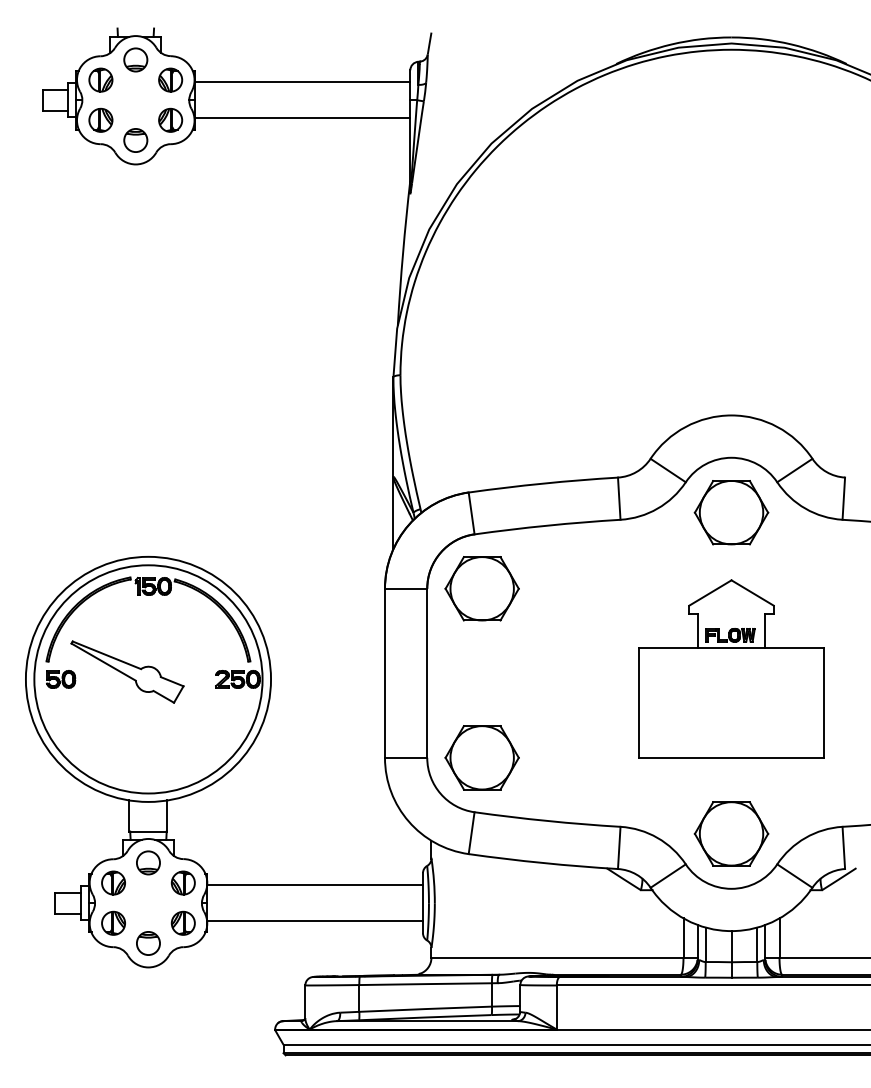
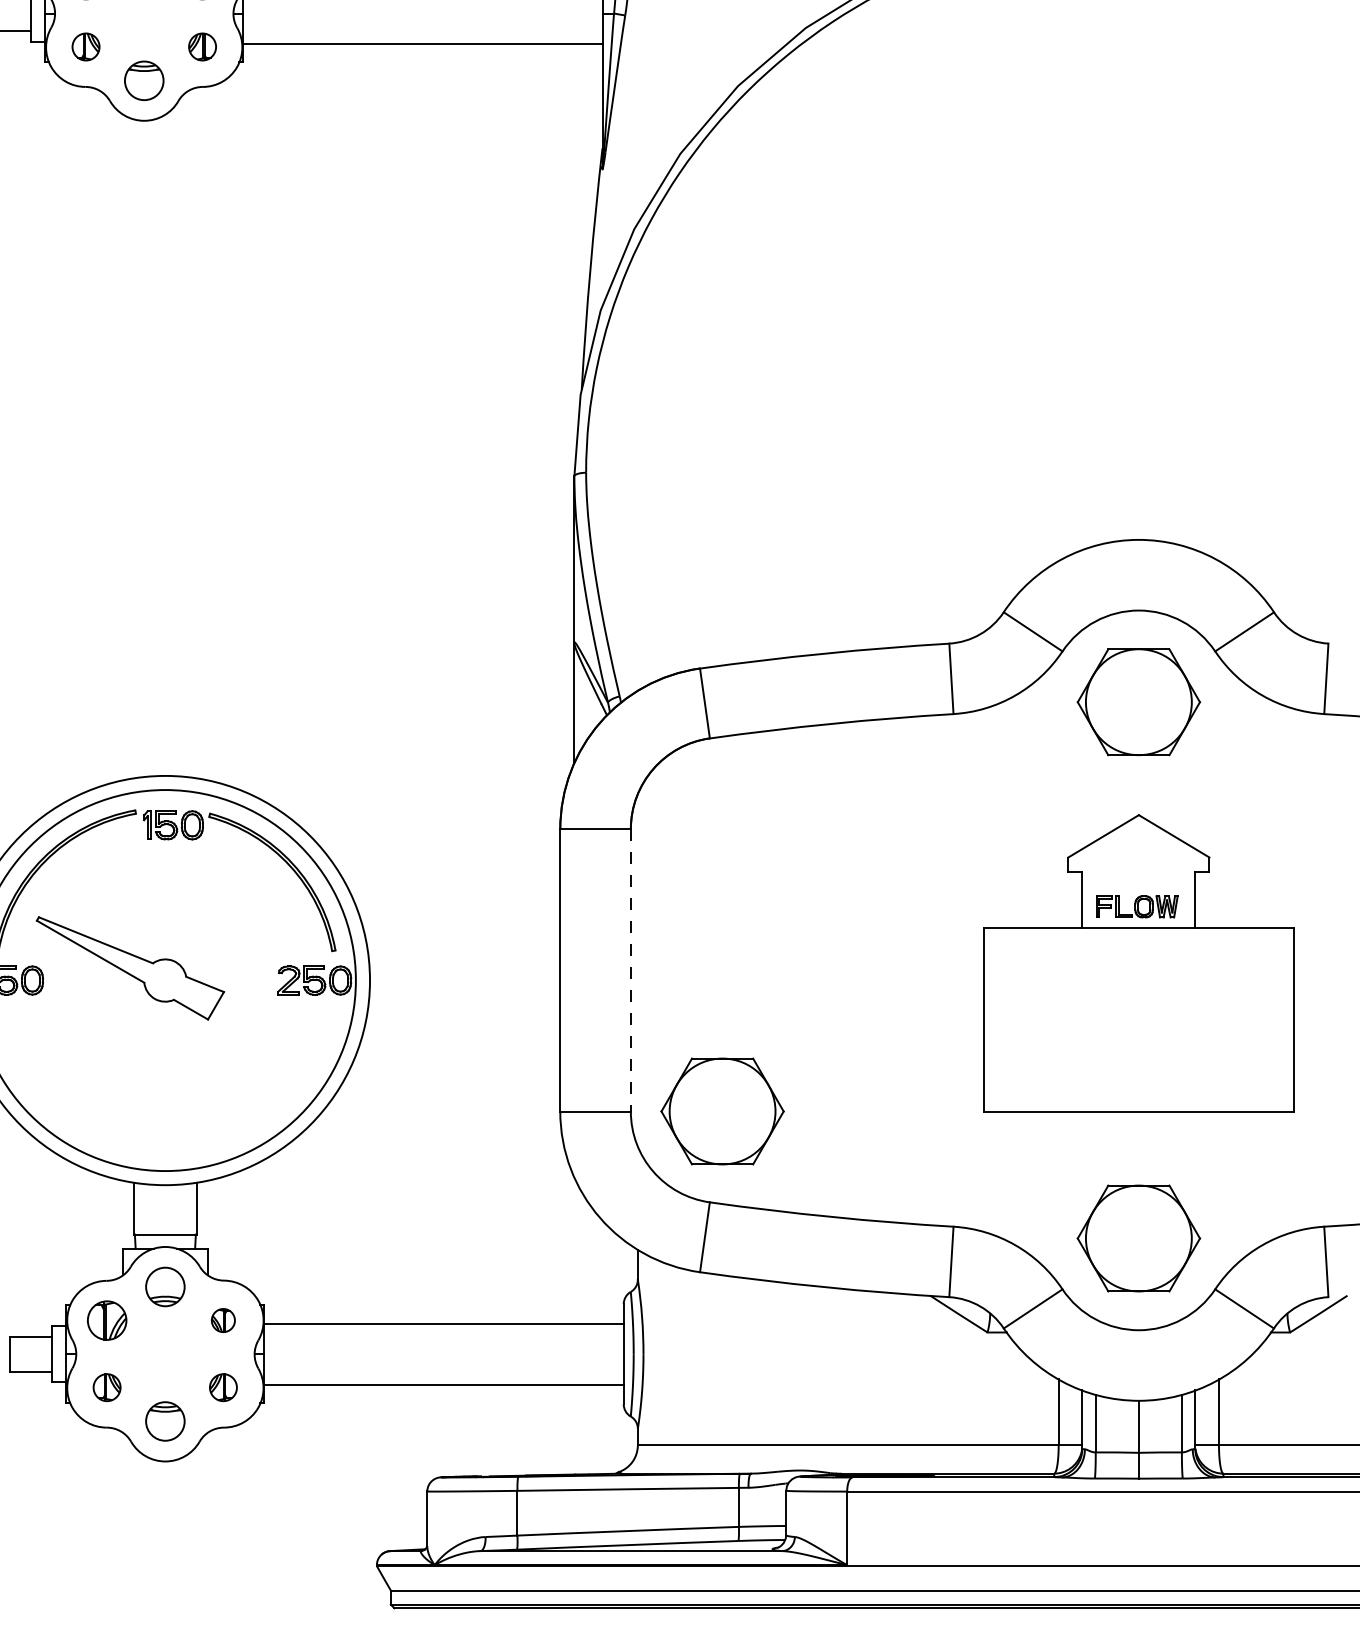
part: (100, 119) -> (85, 45), size x0.7
part: (170, 119) -> (202, 45), size x0.7
part: (481, 588) -> (721, 828), removed
line: (427, 673) -> (631, 970), solid -> dashed
part: (182, 882) -> (222, 1319), size x0.6
part: (113, 922) -> (107, 1386), size x0.7
part: (182, 922) -> (222, 1386), size x0.7

